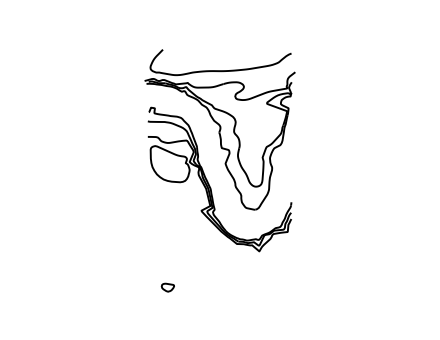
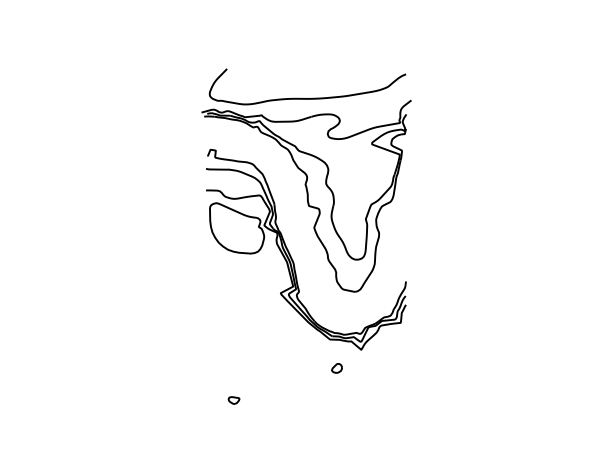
part: (241, 264) -> (336, 368), added
part: (167, 287) -> (233, 400), size x0.62

